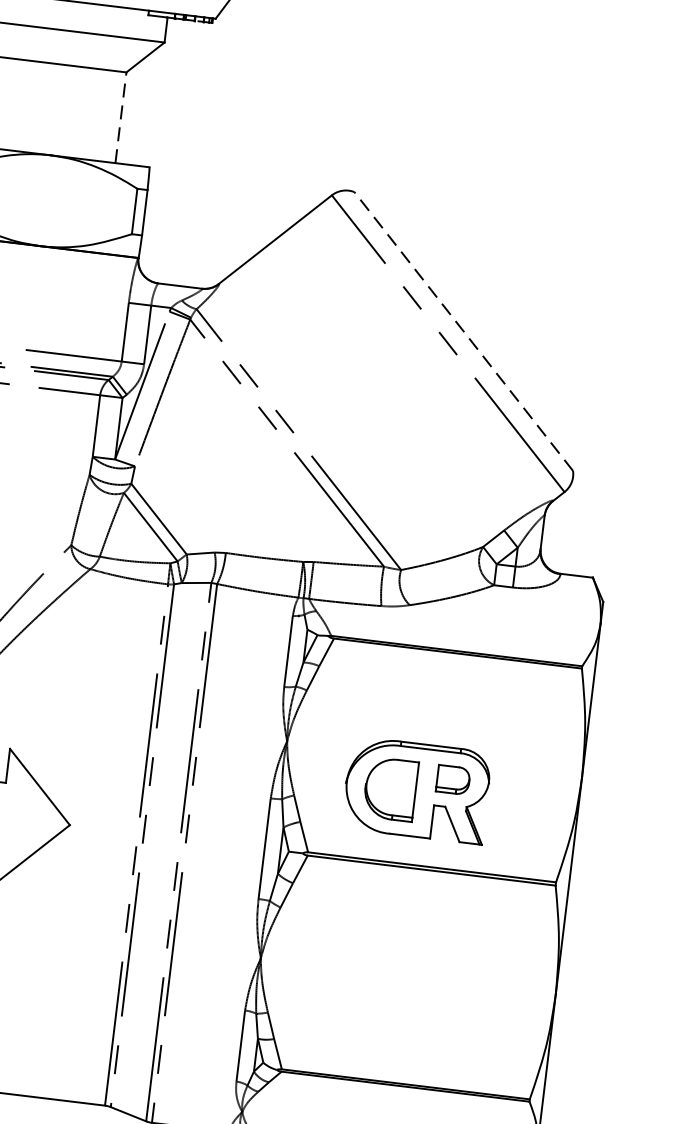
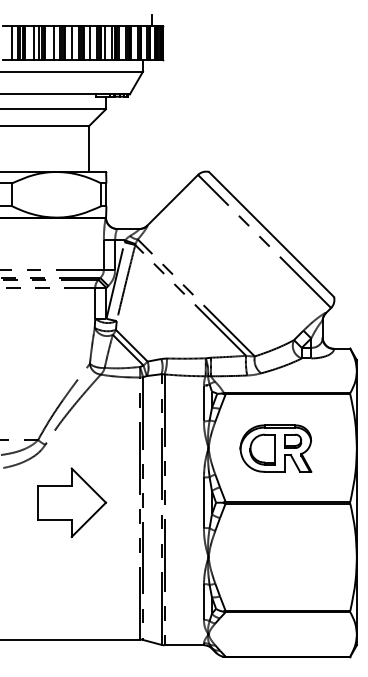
line: (120, 118) -> (88, 149), dashed -> solid
line: (463, 331) -> (271, 234), dashed -> solid
part: (416, 789) -> (275, 448), moved

